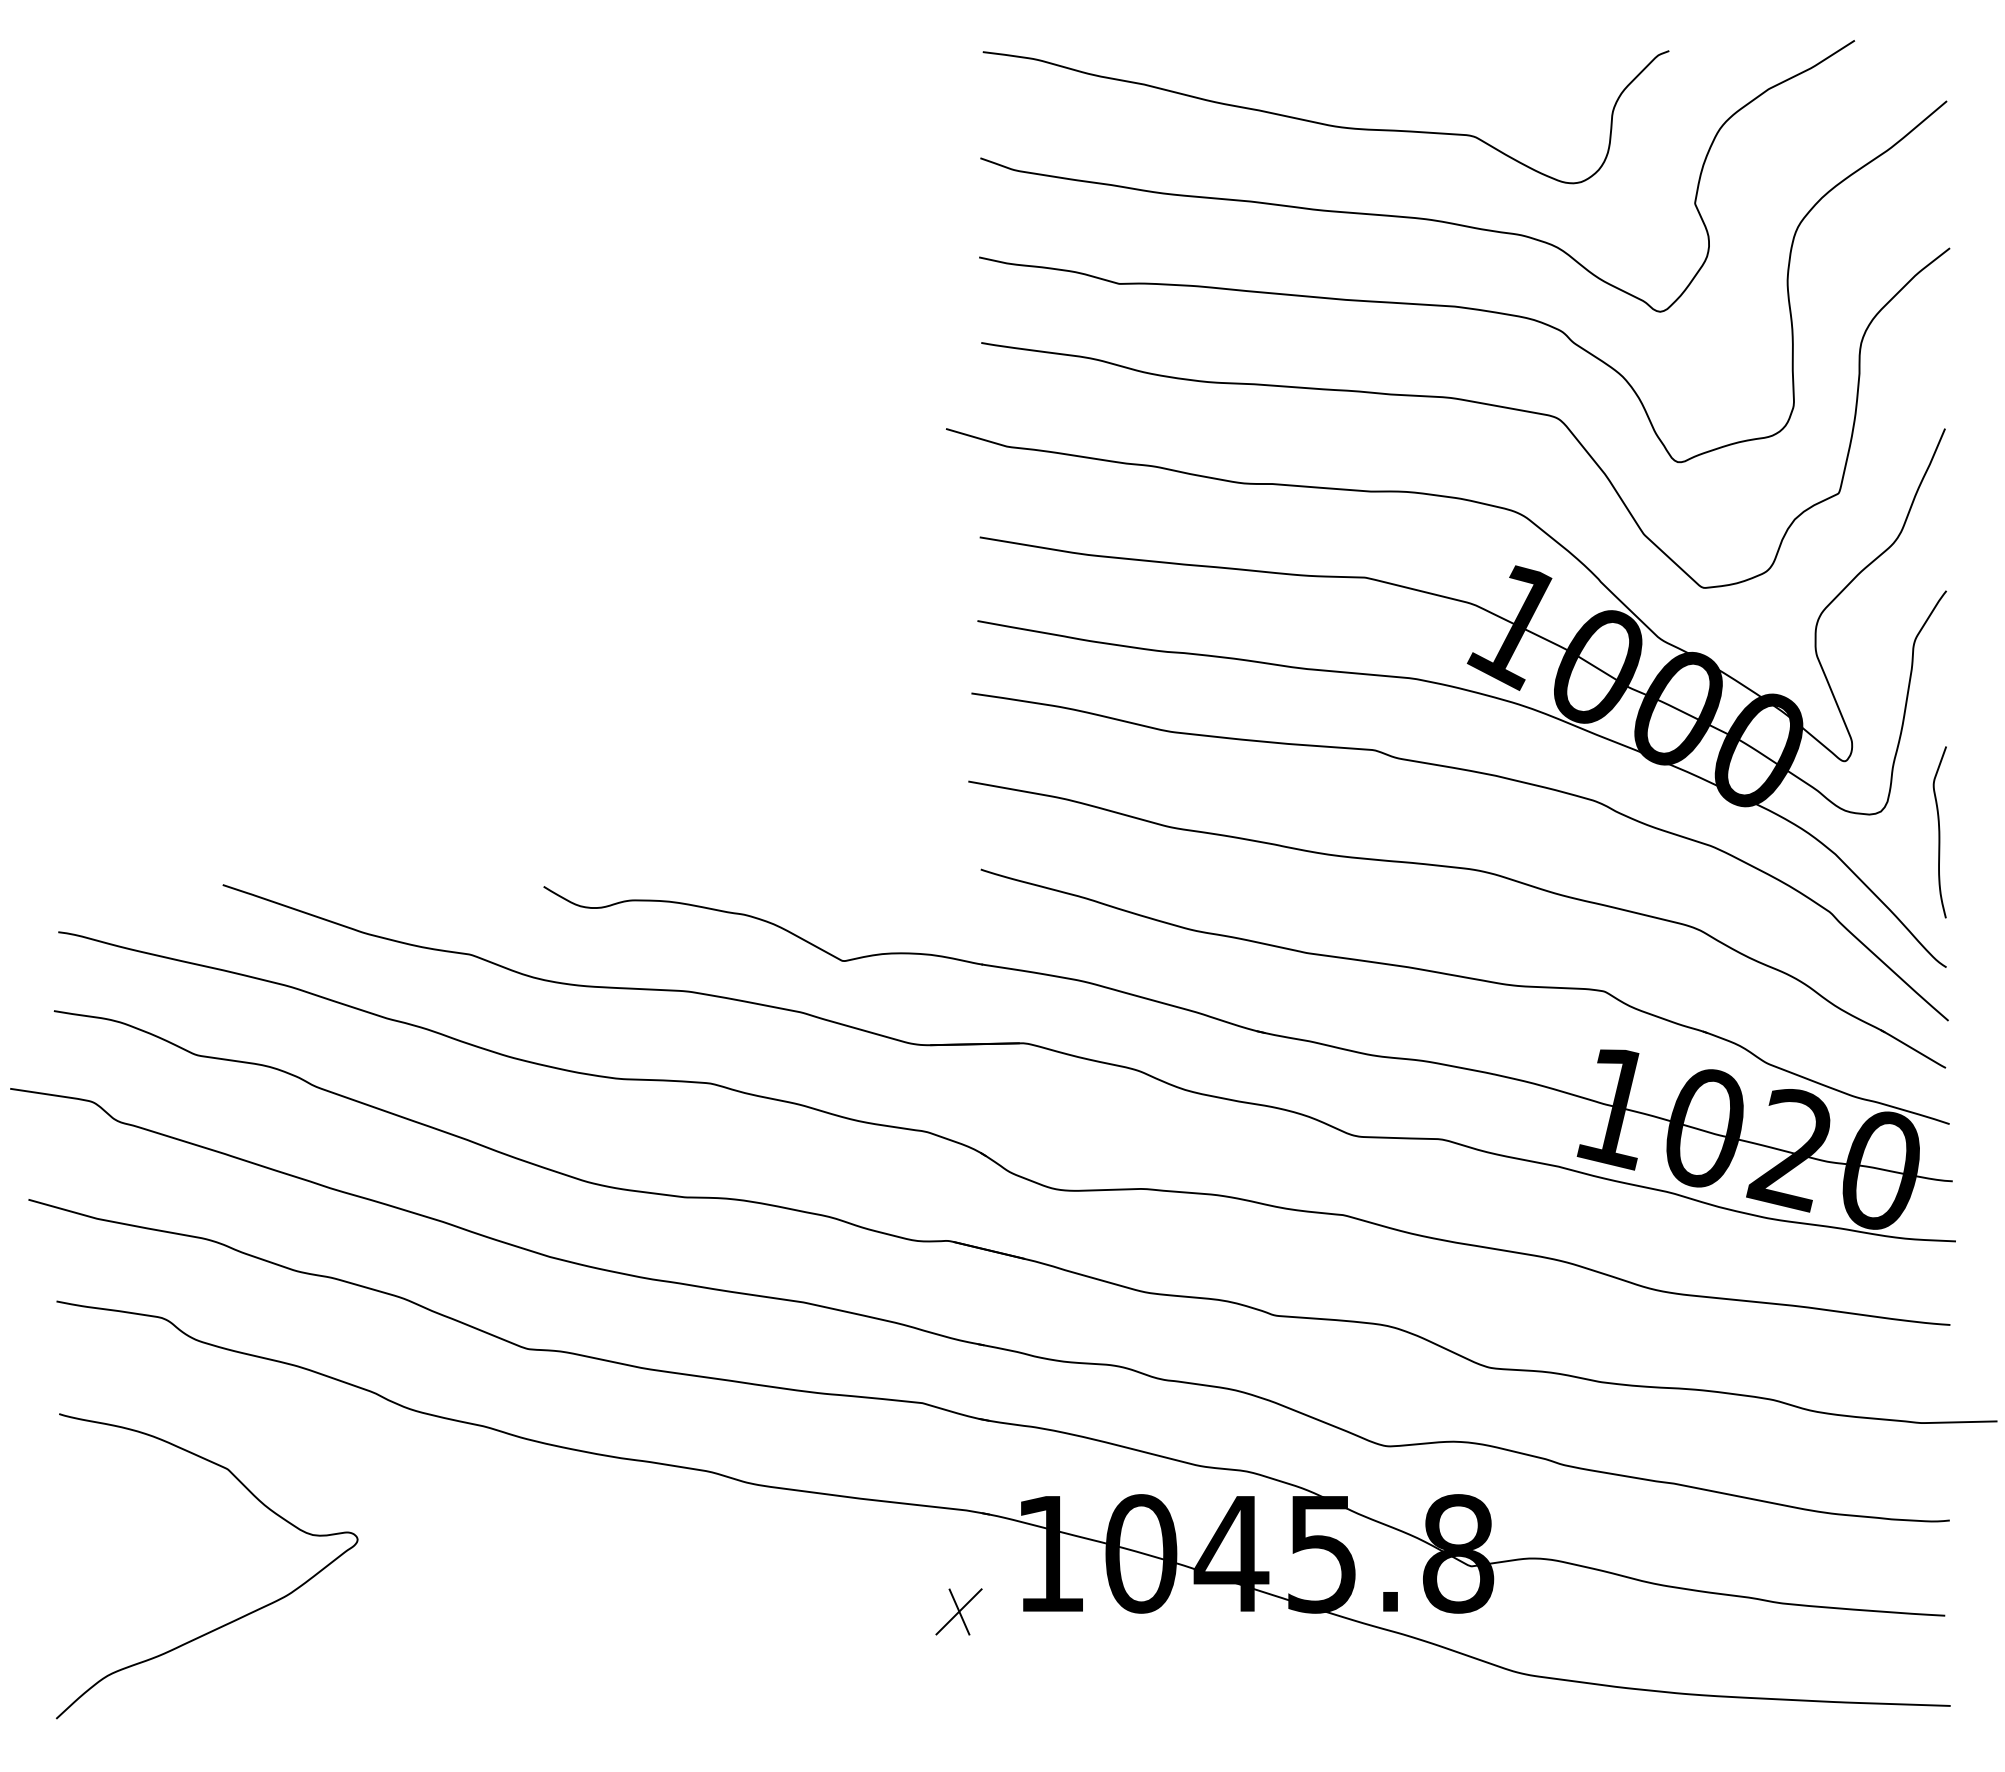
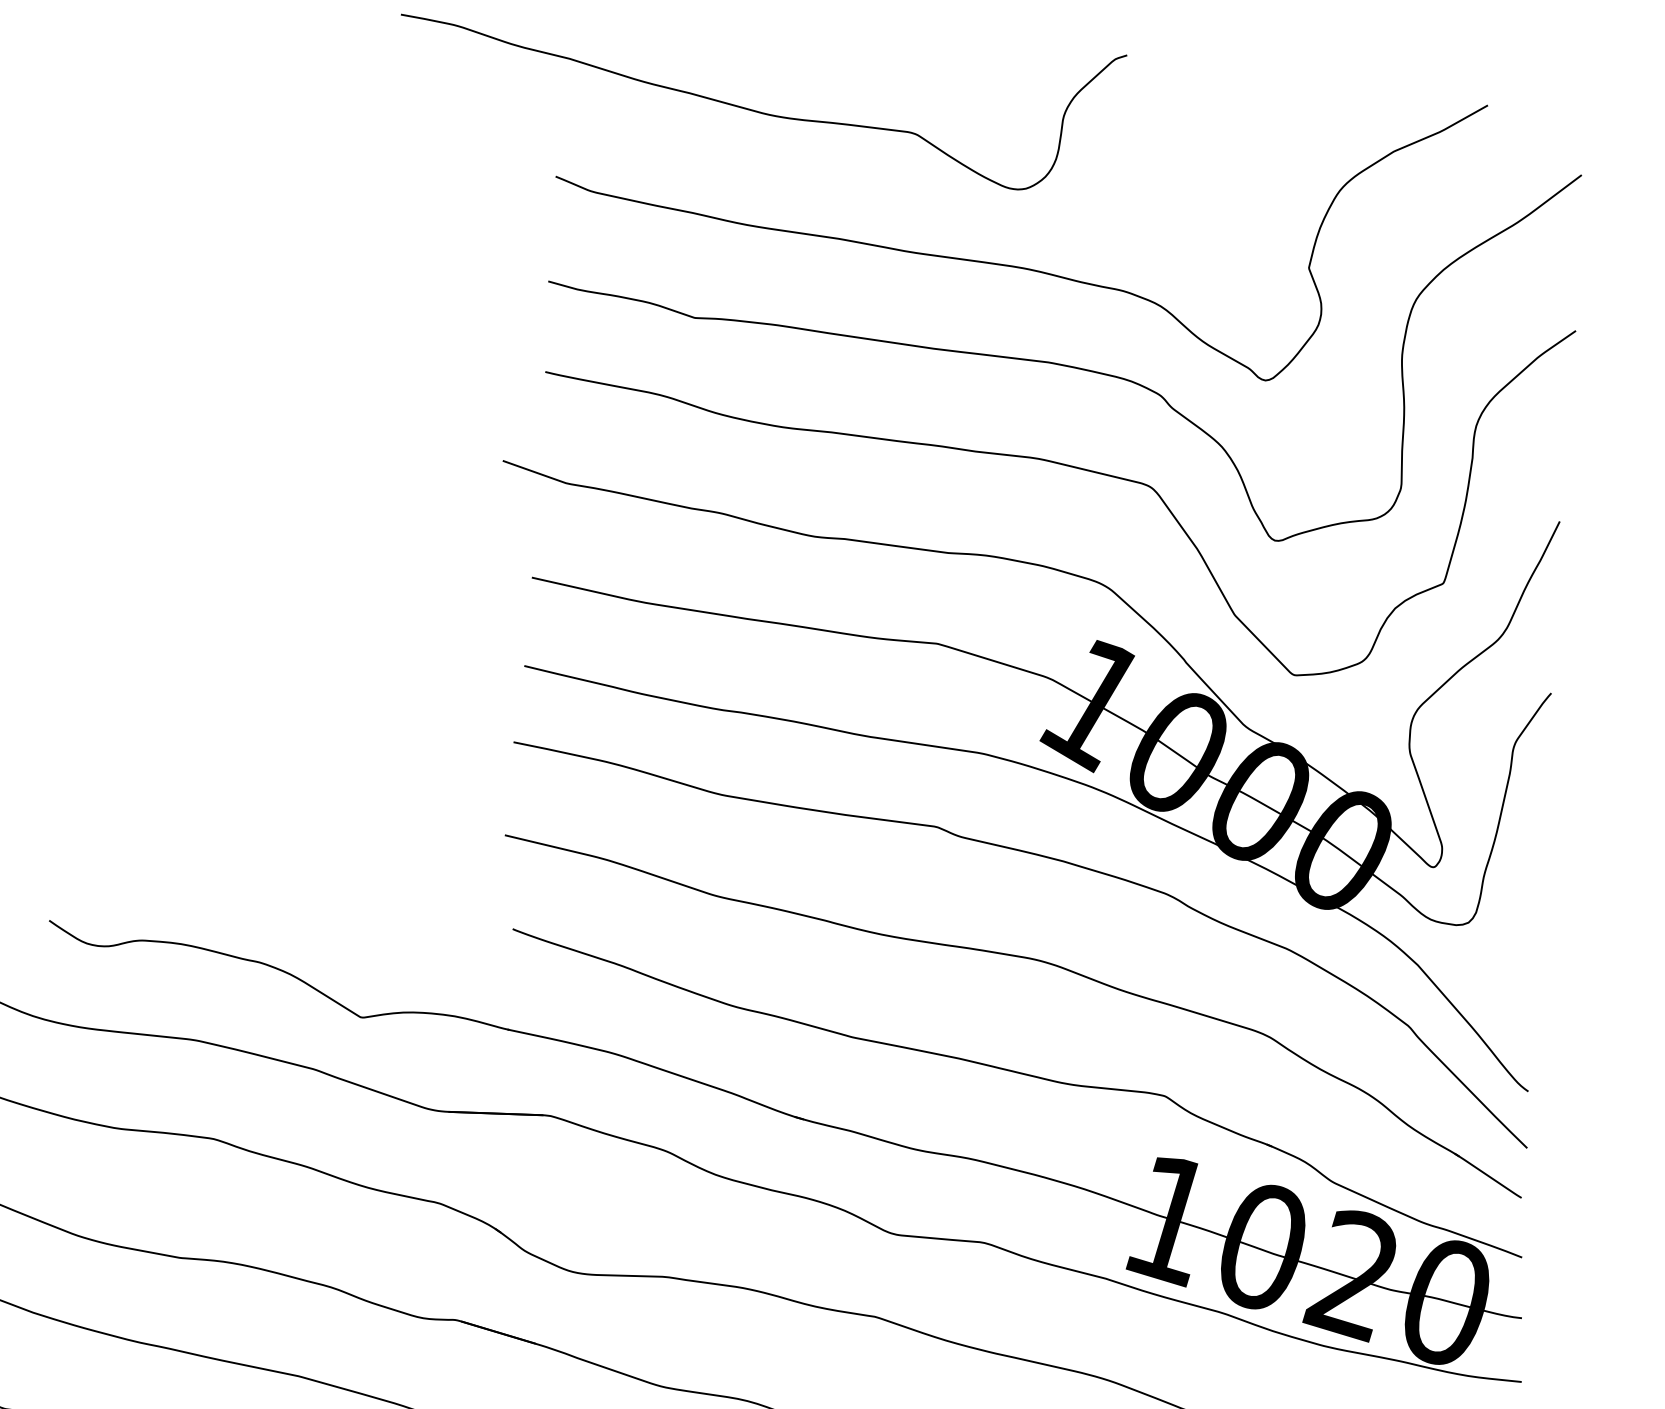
curve: (1325, 123) -> (759, 111), moved
curve: (1939, 832) -> (1529, 948), removed

